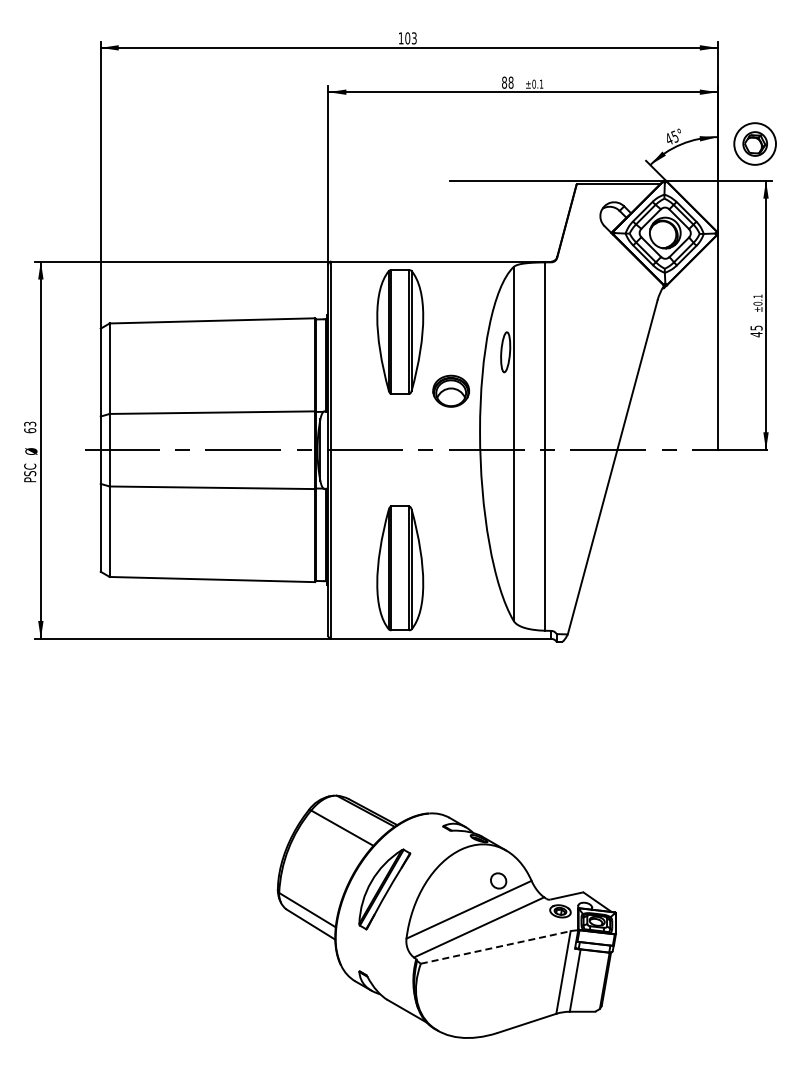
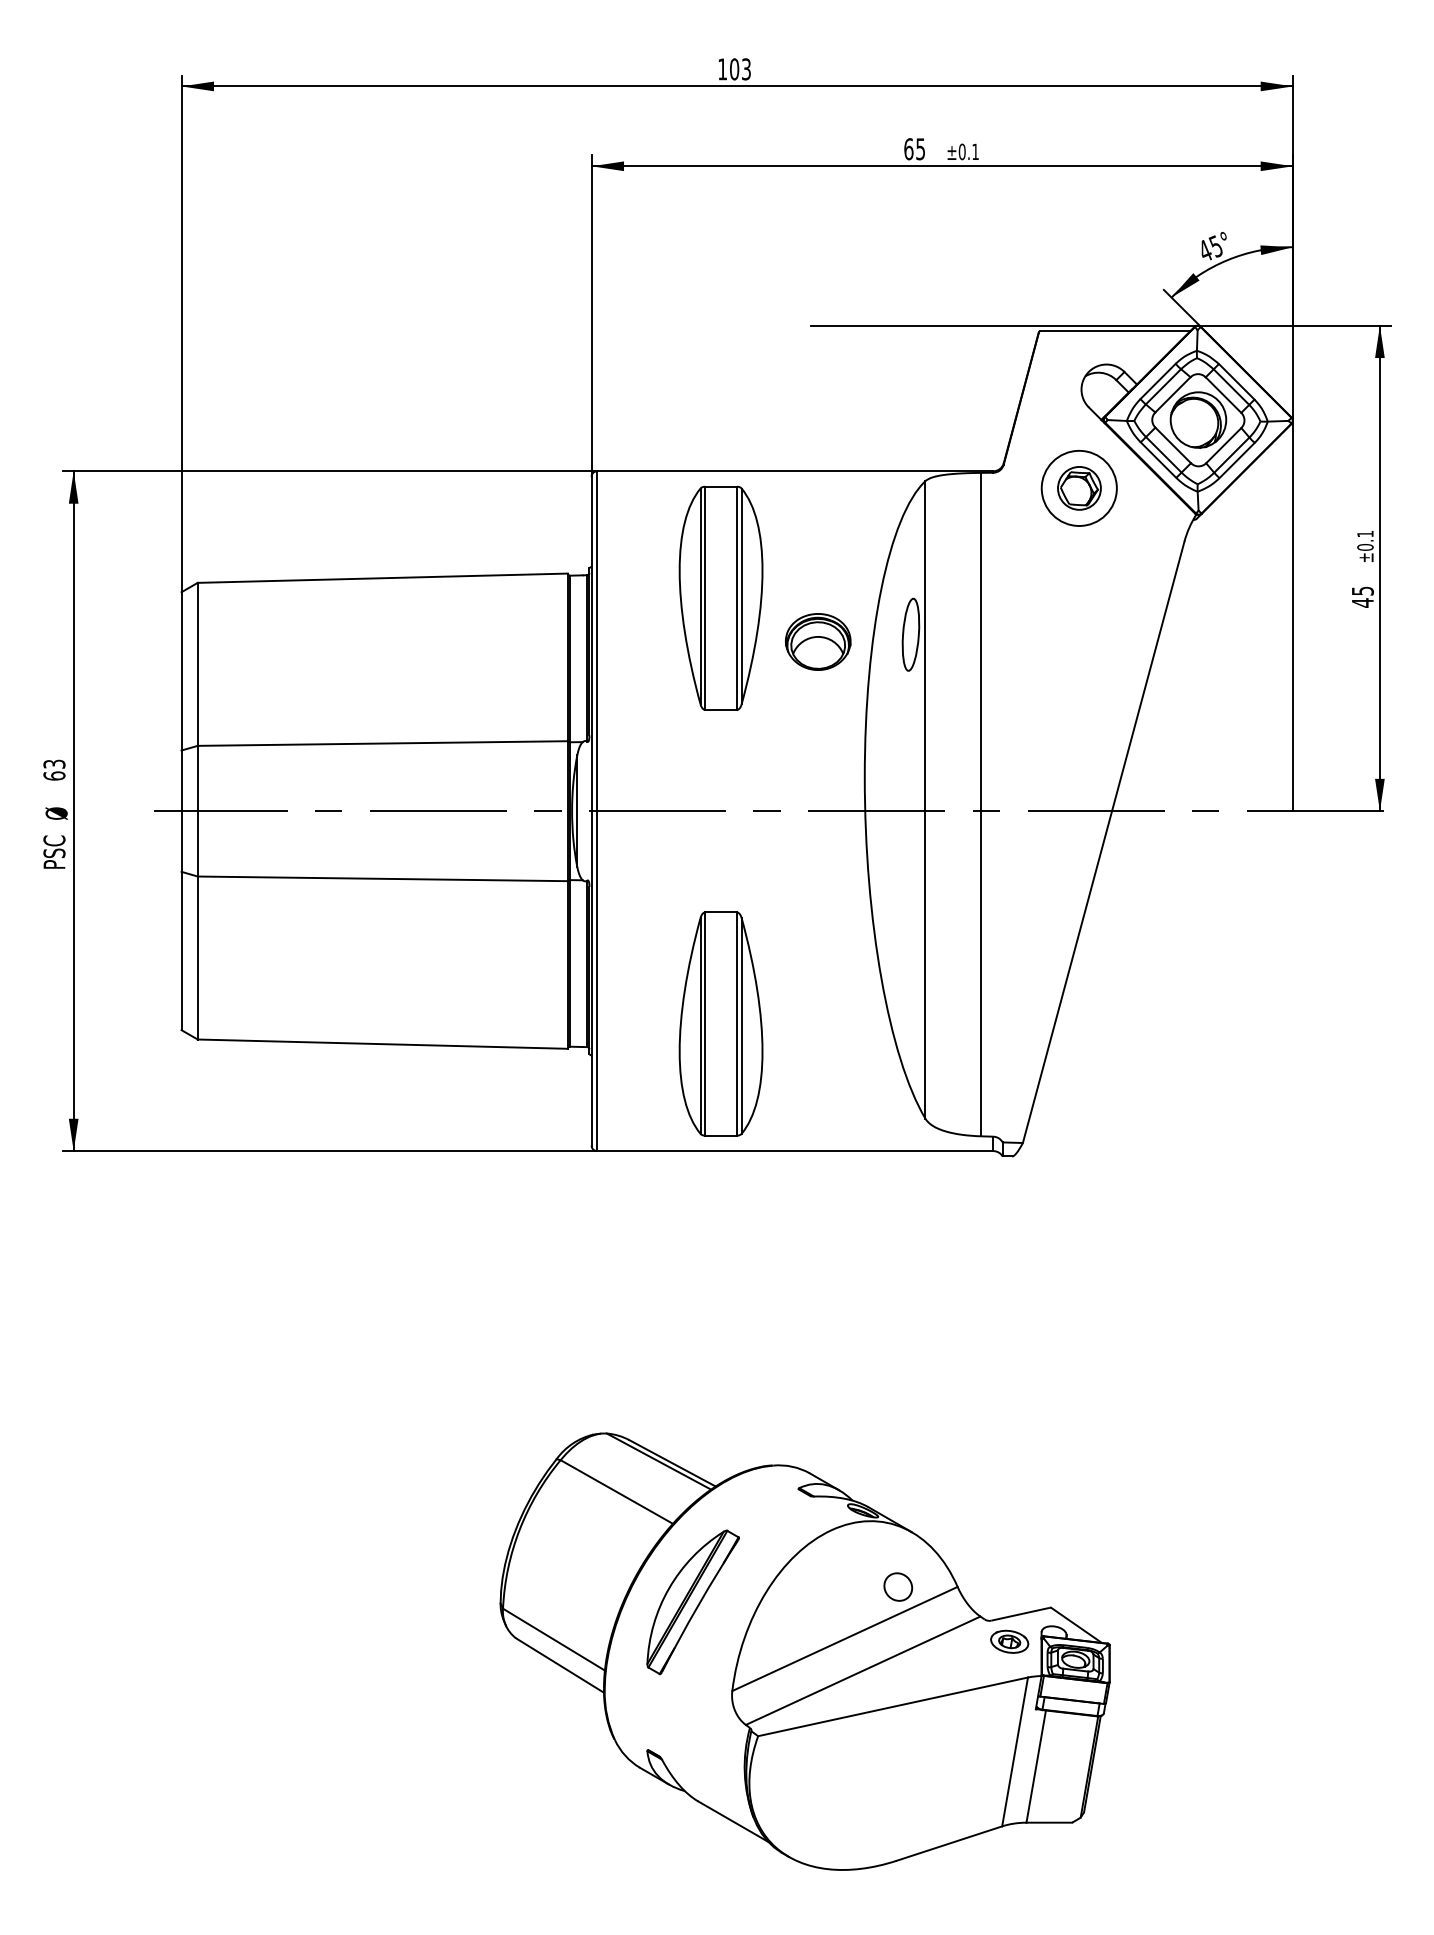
text: (507, 82) -> (914, 148), 88 -> 65
part: (754, 143) -> (1078, 487), moved
part: (450, 390) -> (816, 640), moved
line: (495, 947) -> (892, 1706), dashed -> solid

